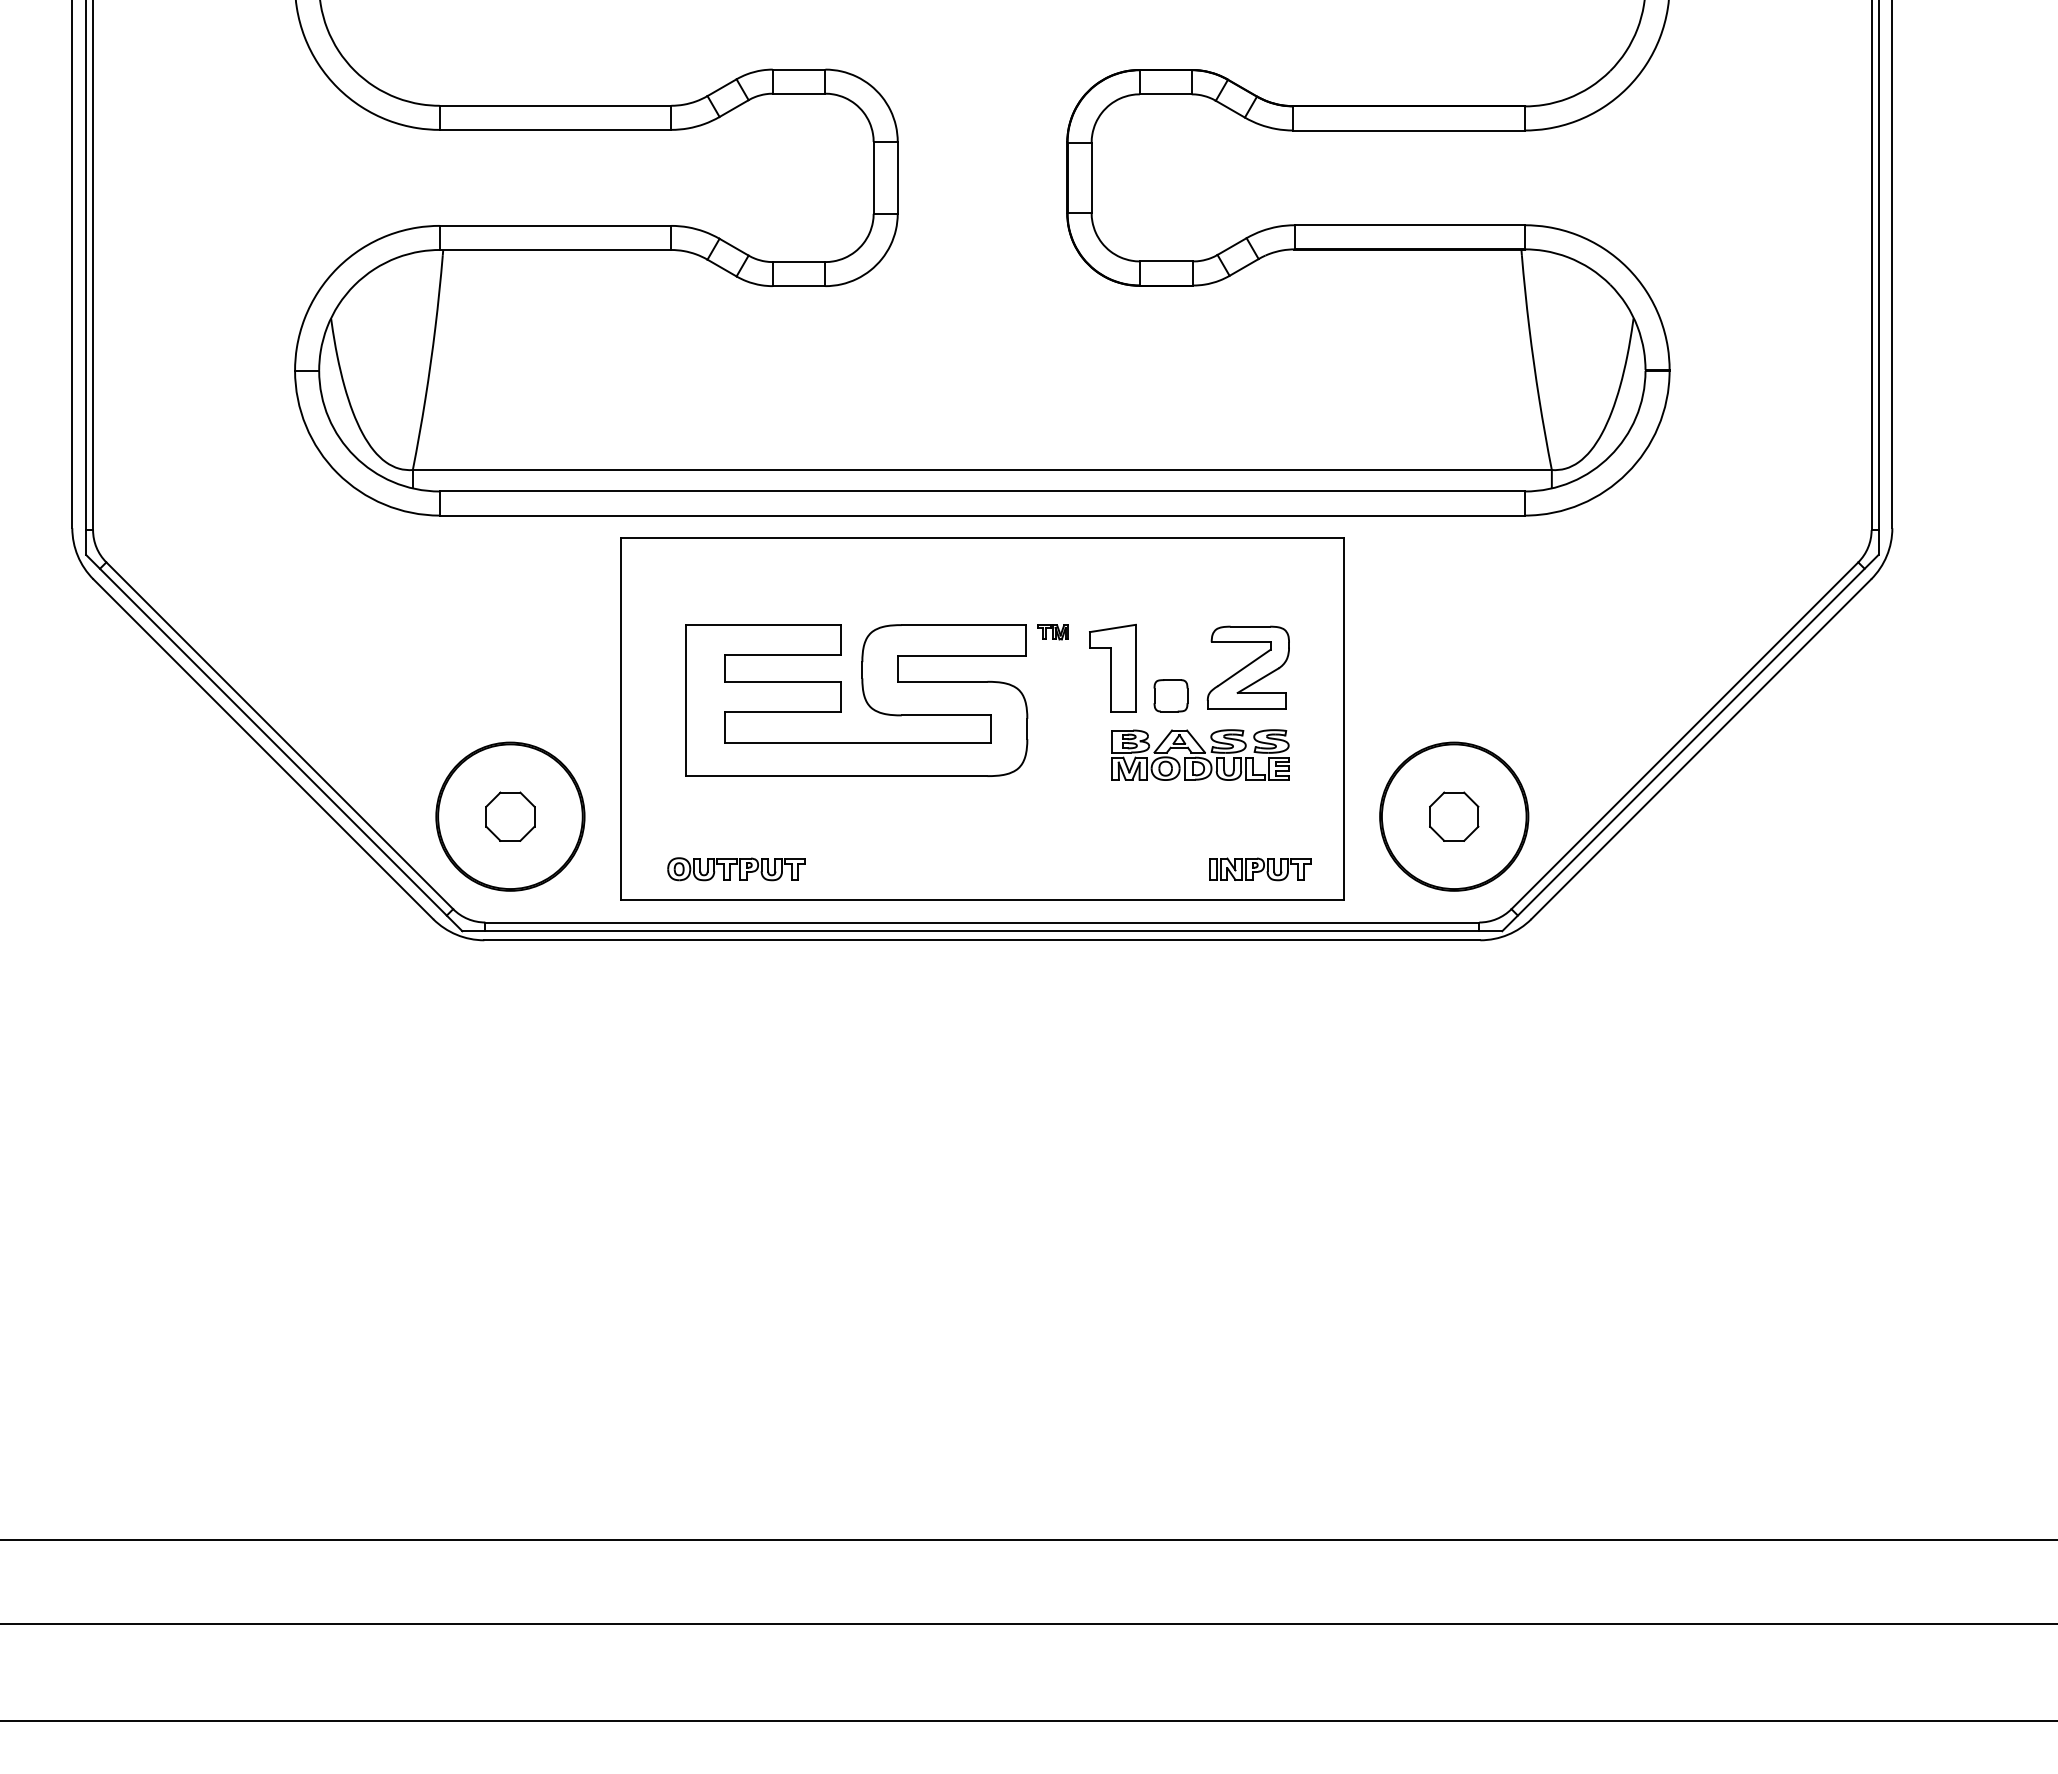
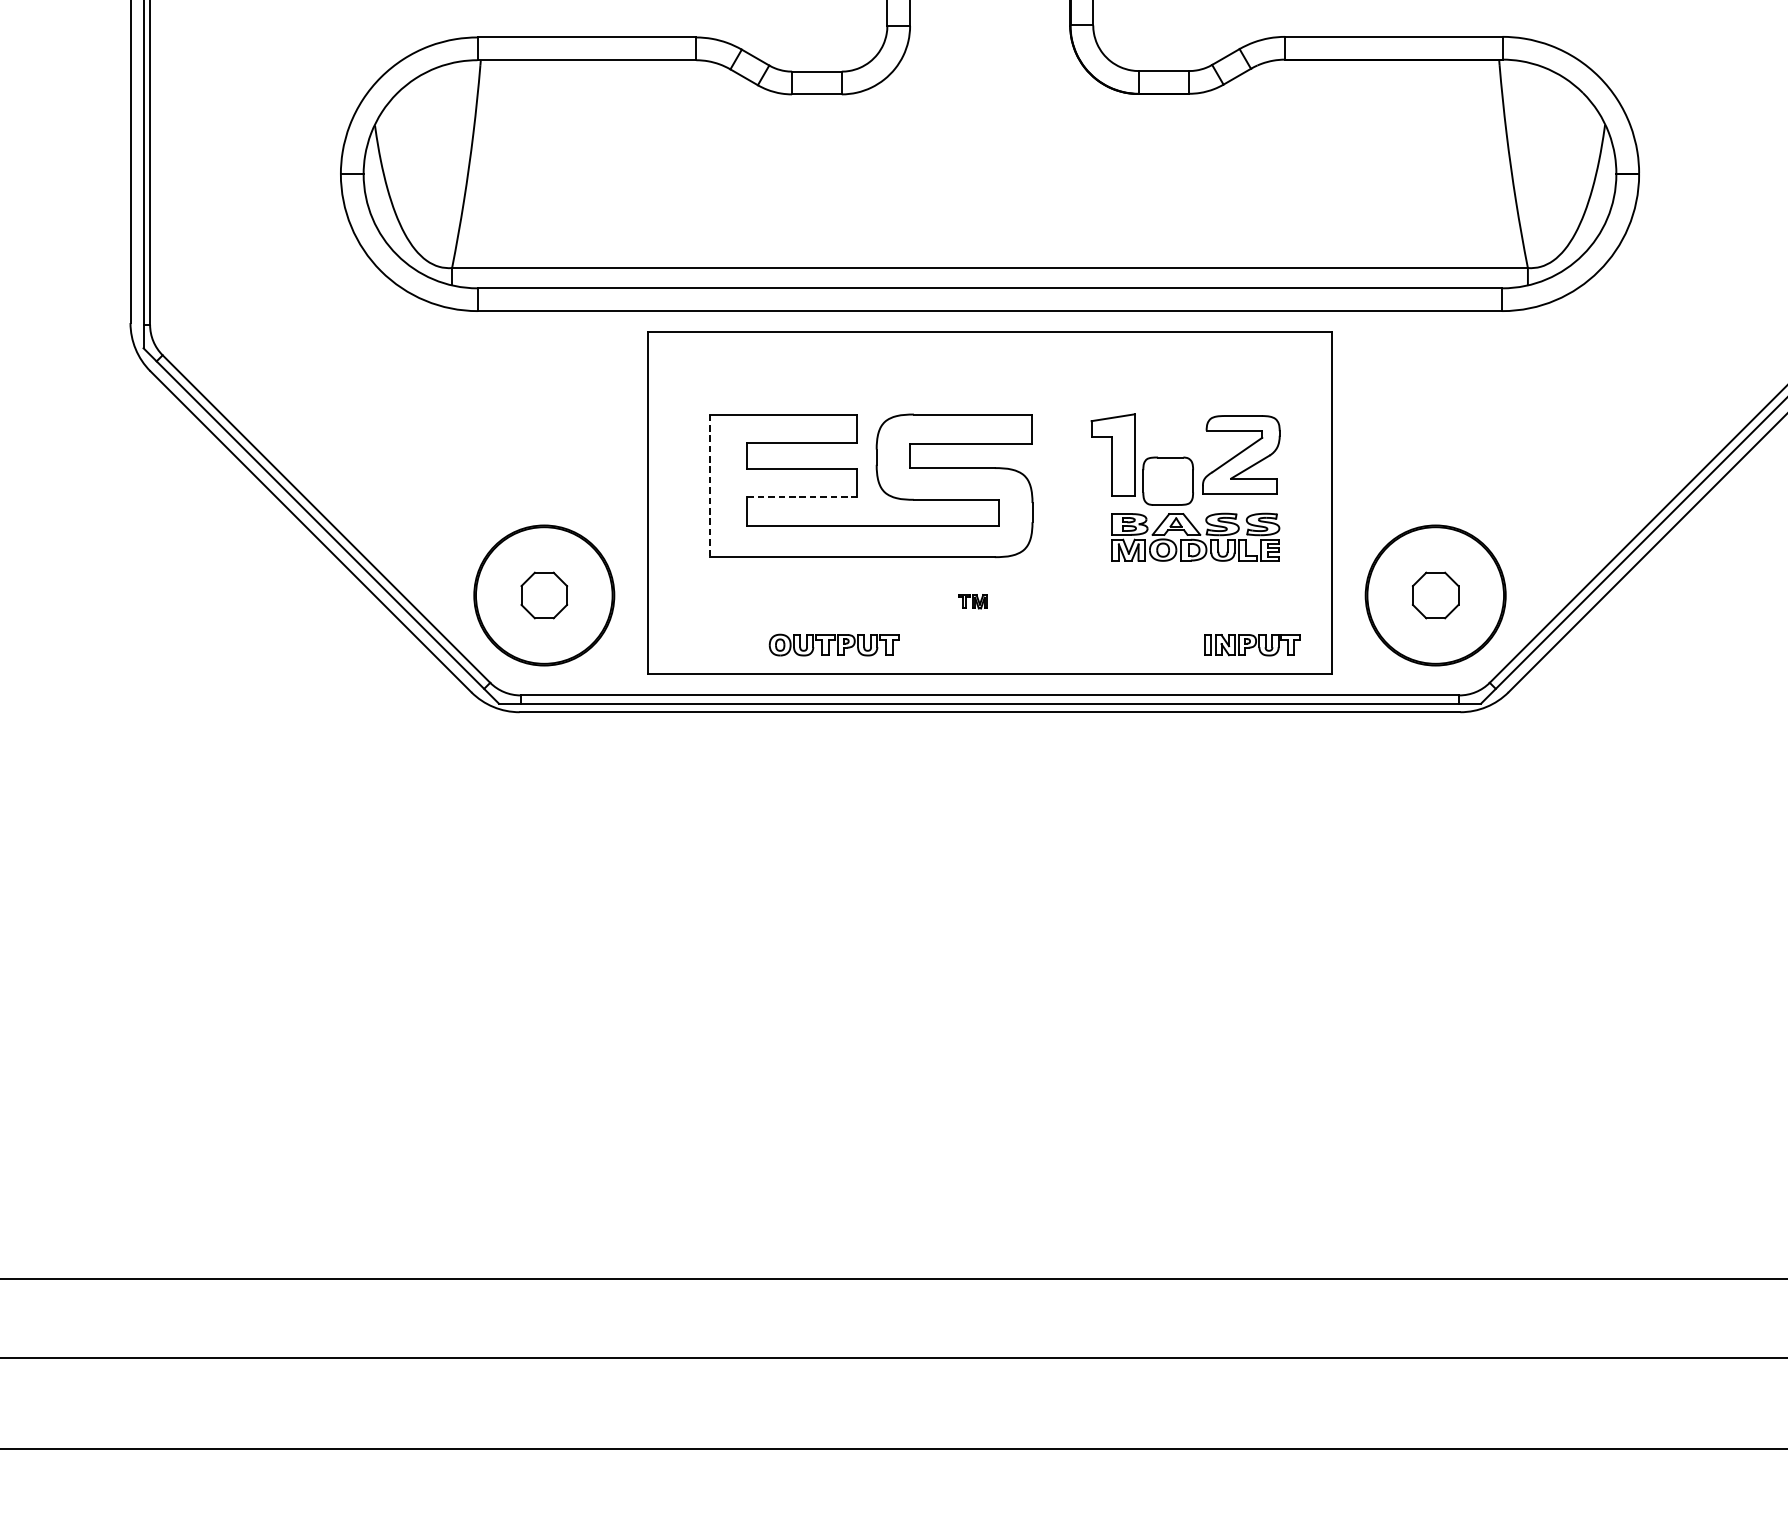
part: (1052, 632) -> (972, 601), moved
part: (1170, 695) -> (1167, 481), size x1.6
line: (685, 700) -> (709, 485), solid -> dashed
line: (783, 712) -> (802, 497), solid -> dashed
part: (736, 869) -> (834, 645), moved

